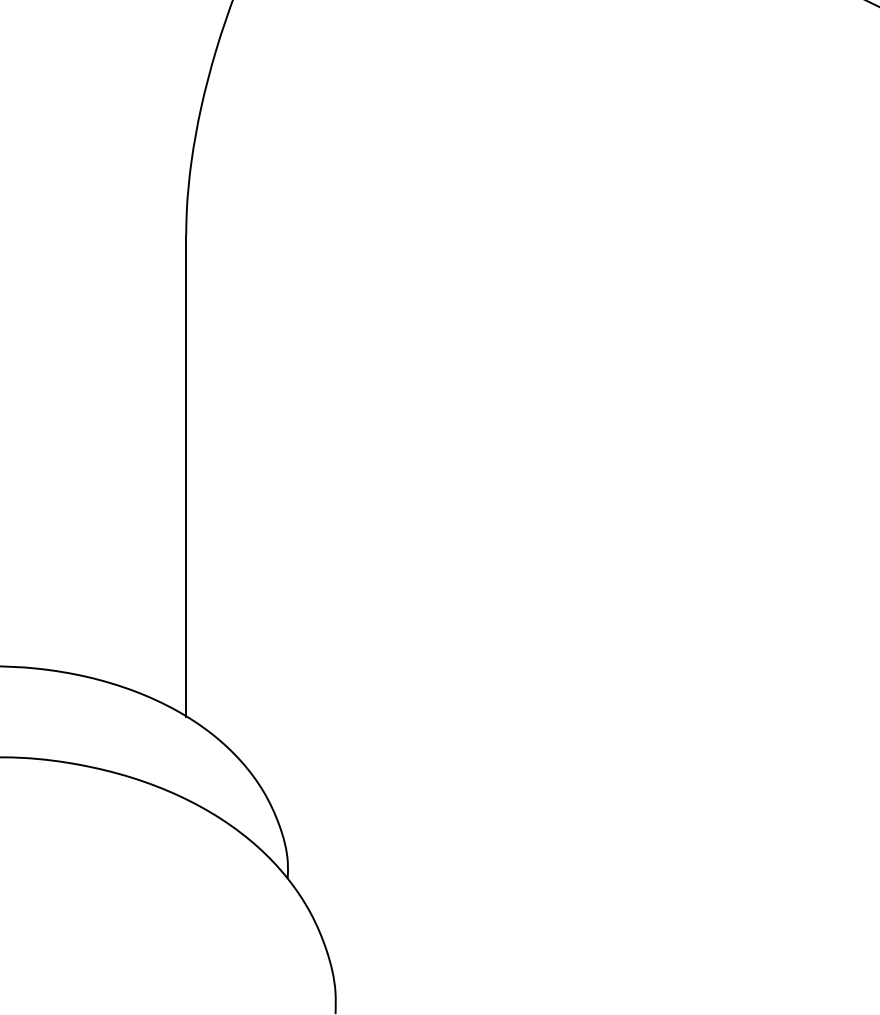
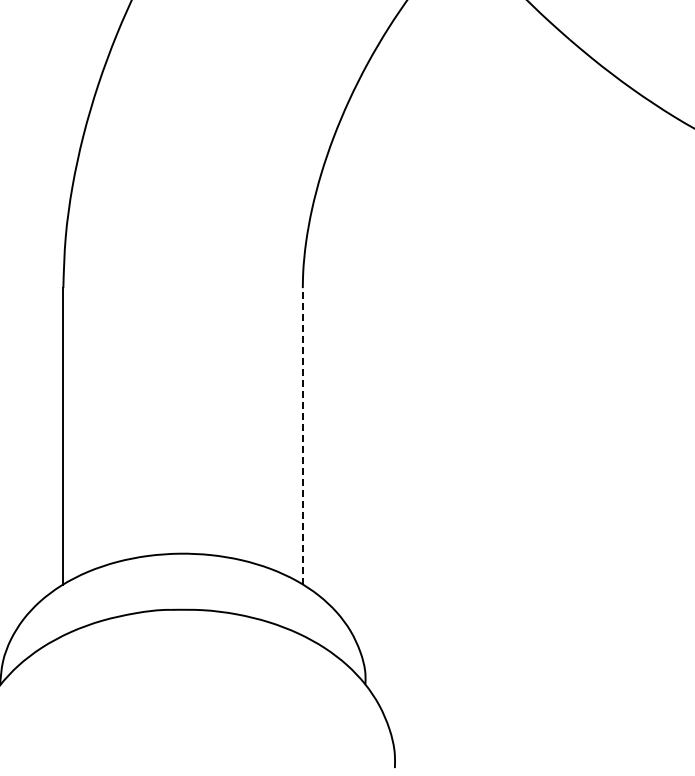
line: (185, 476) -> (302, 436), solid -> dashed

